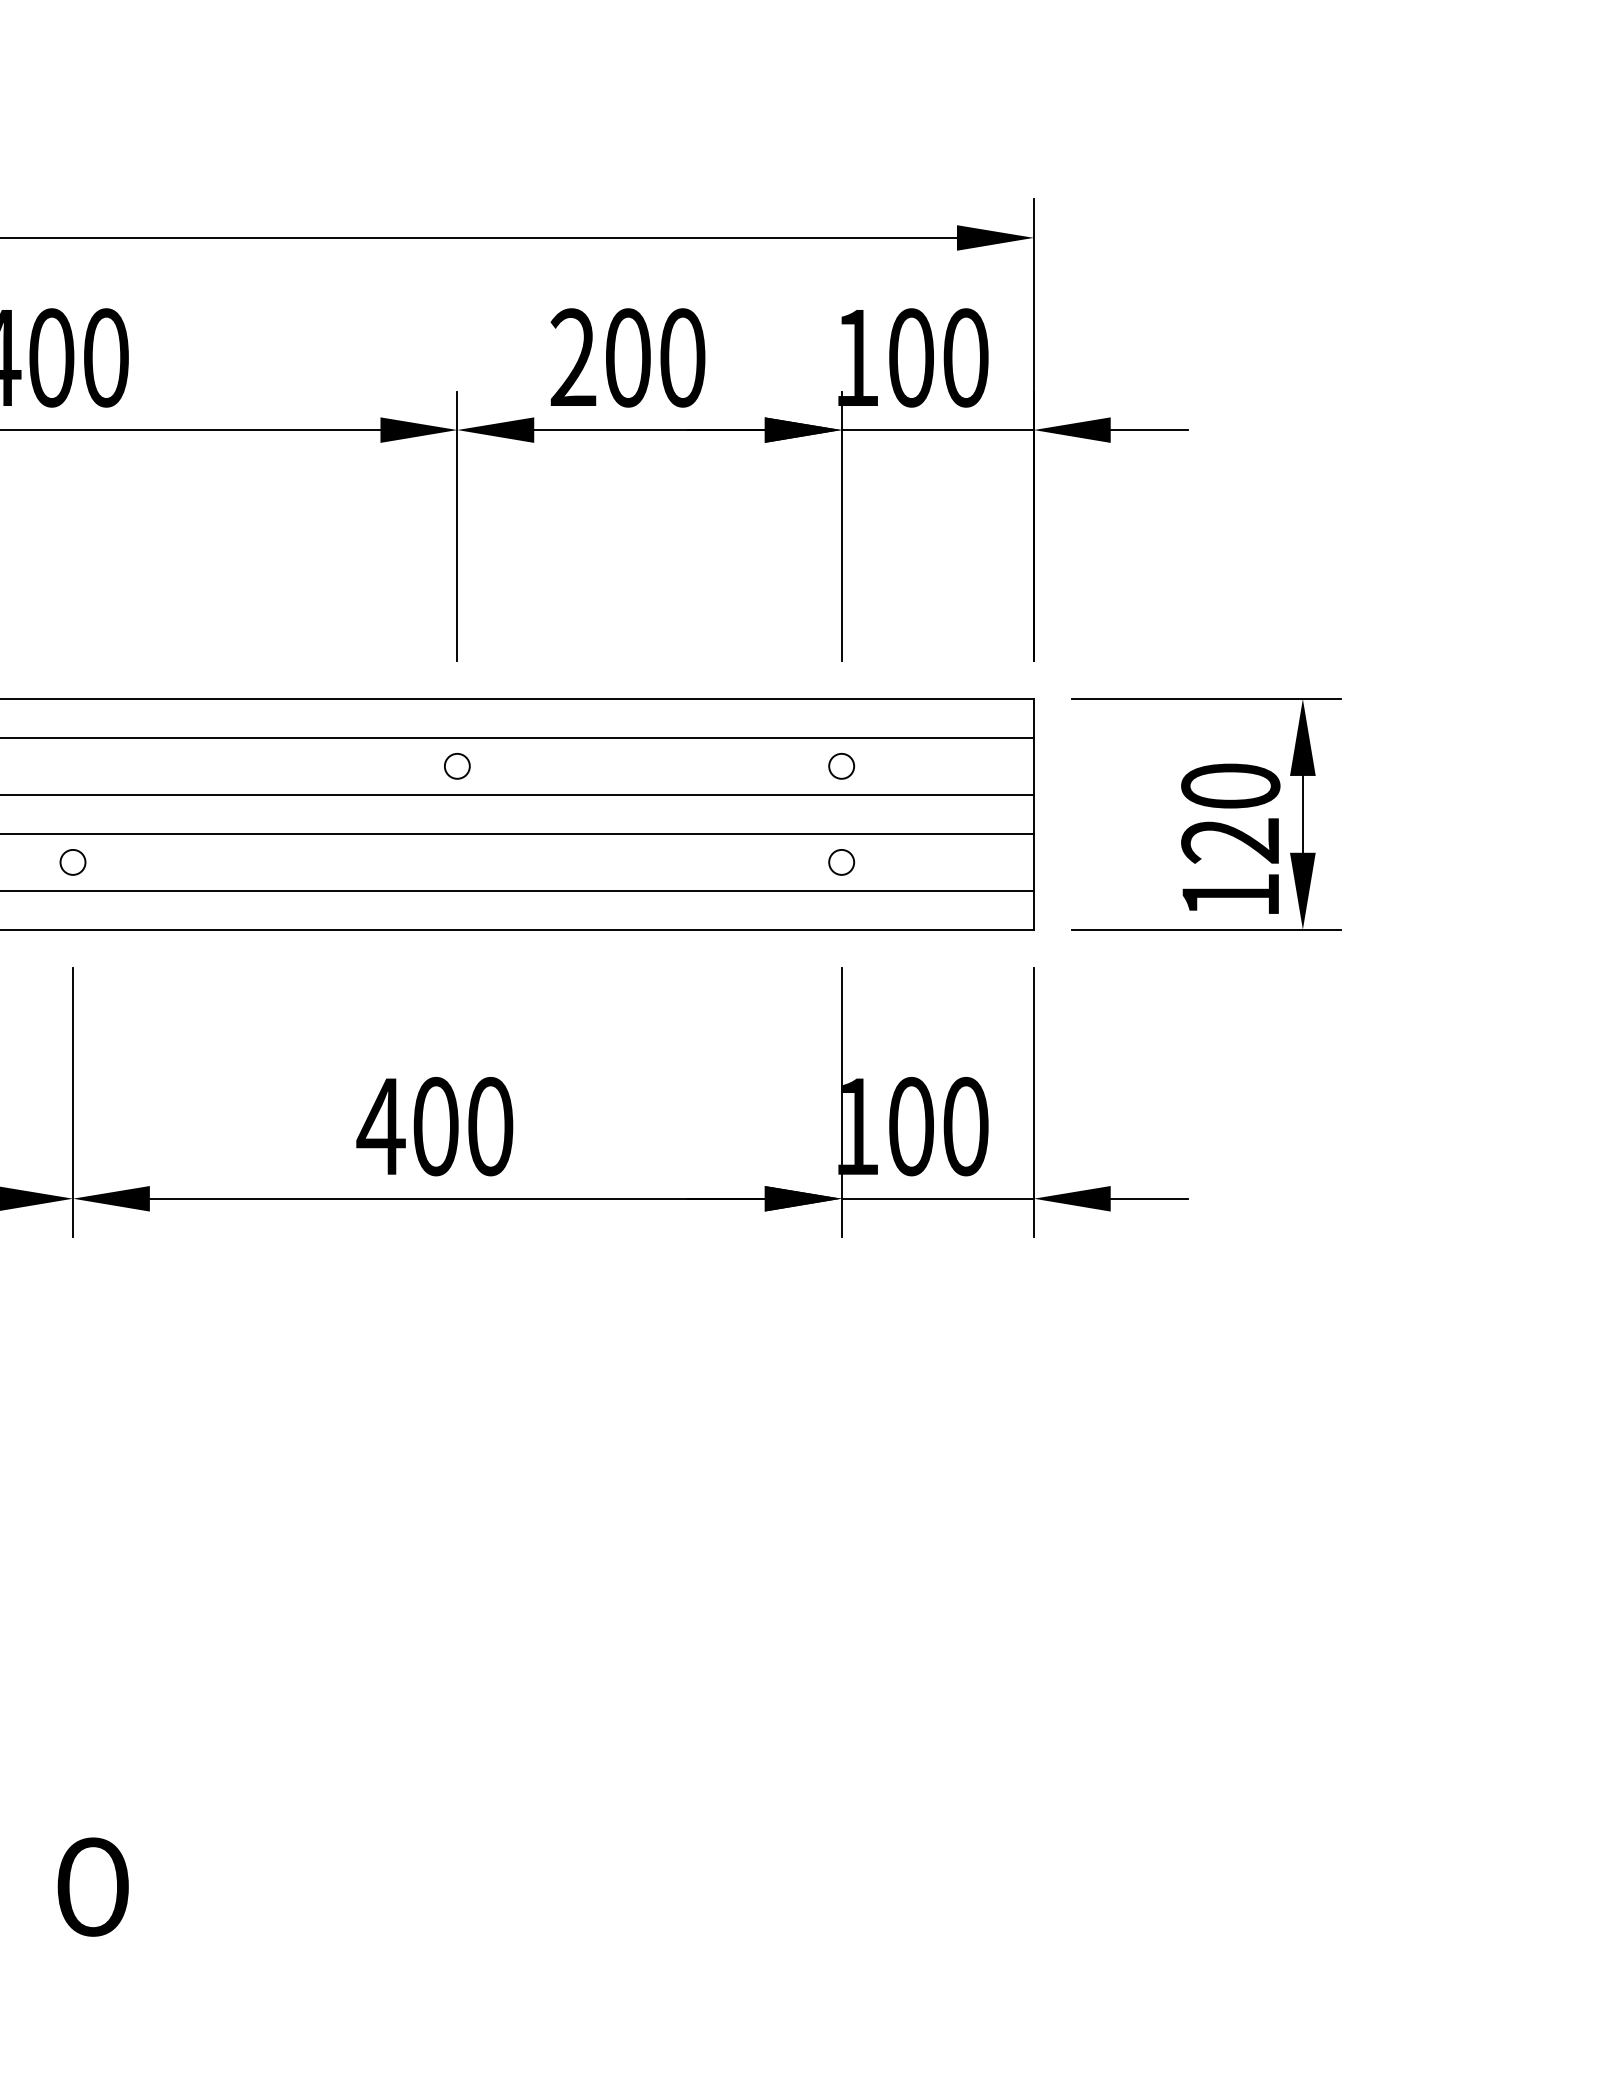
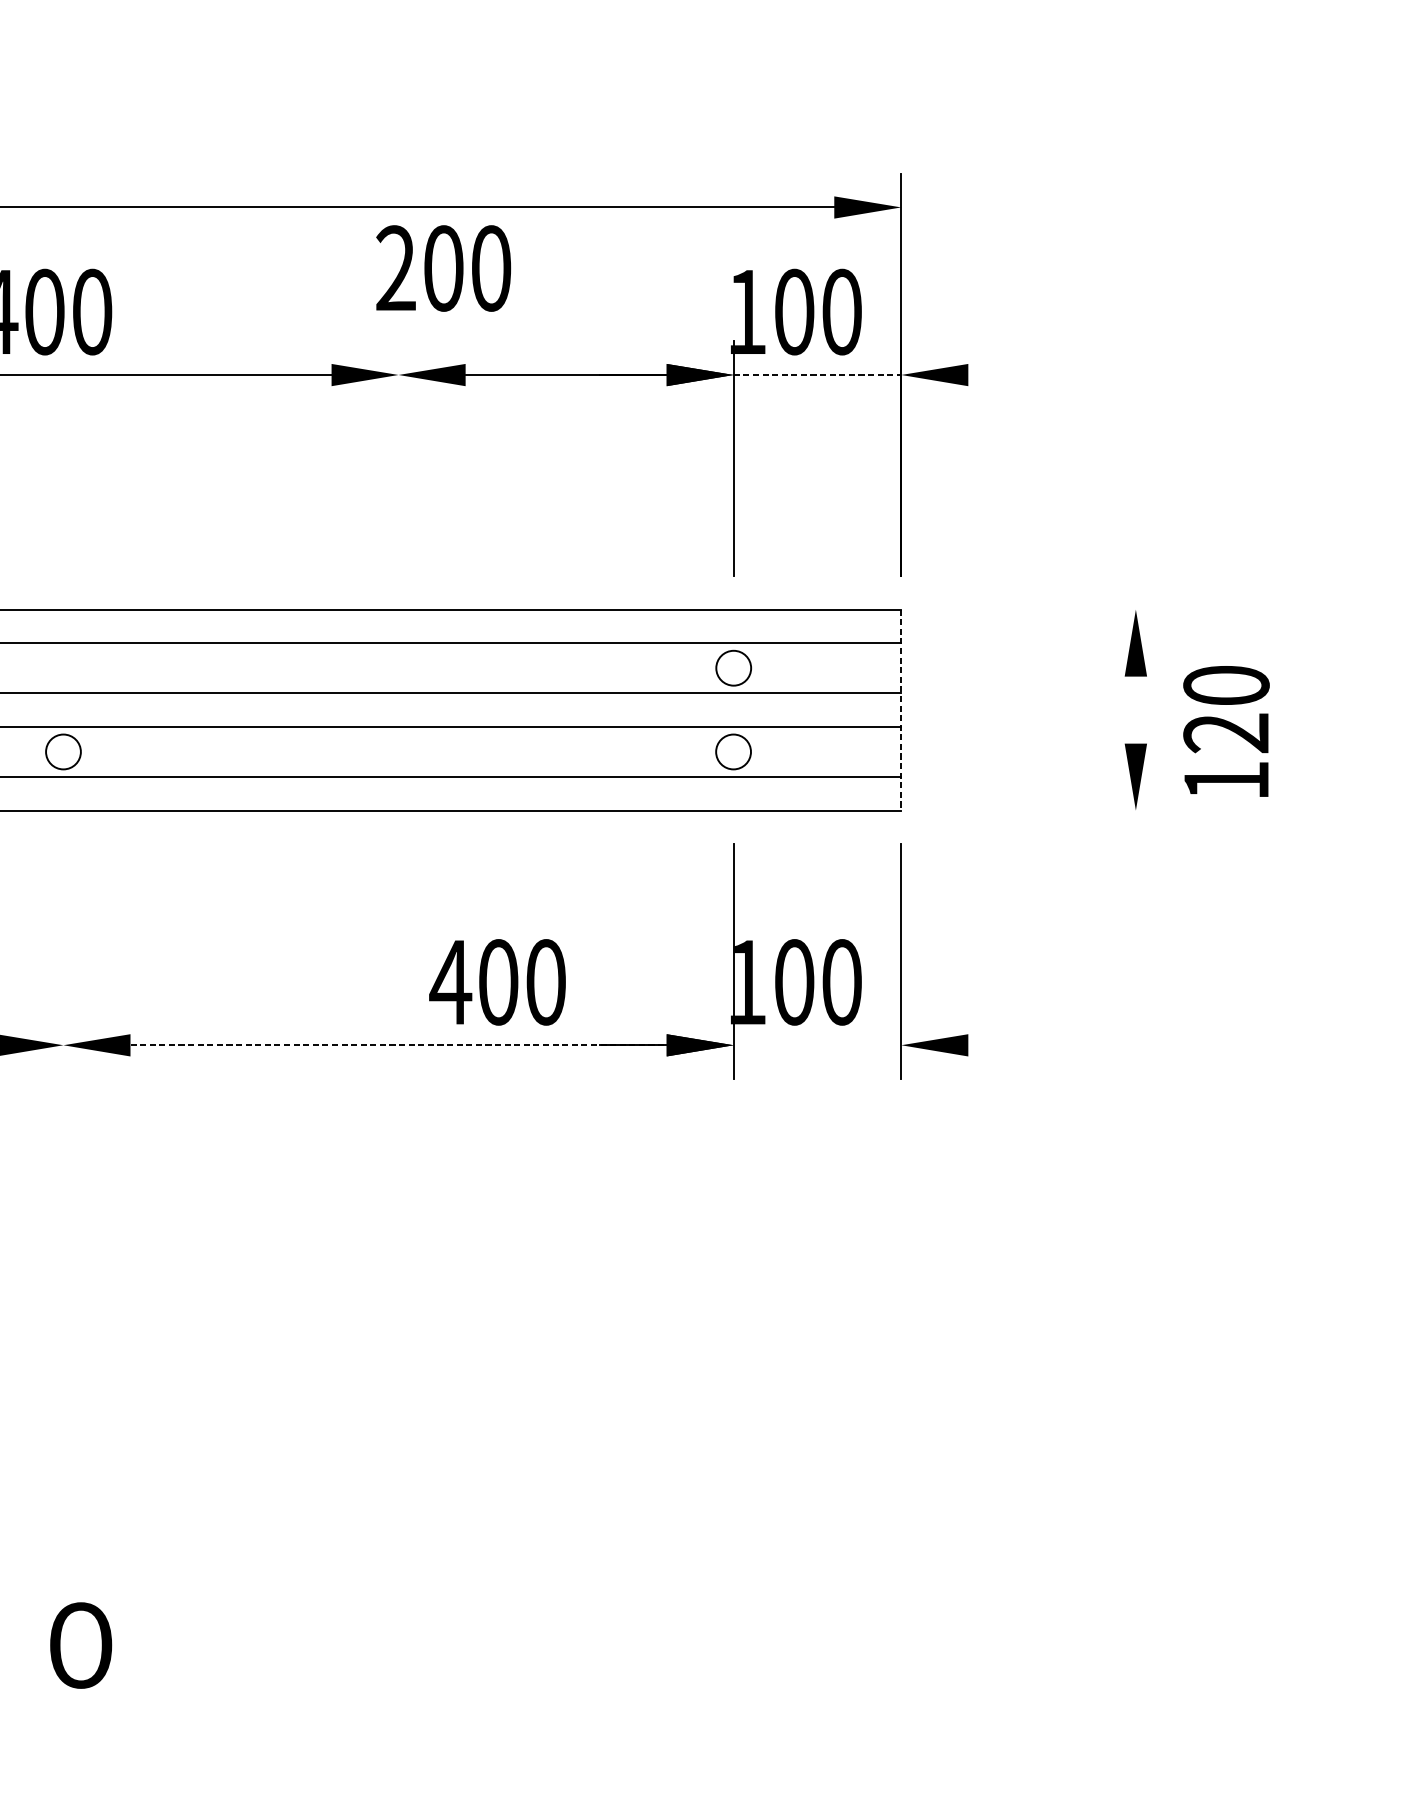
text: (627, 357) -> (443, 268), moved
line: (938, 430) -> (818, 375), solid -> dashed
line: (1148, 430) -> (1001, 375), removed
line: (457, 525) -> (398, 458), removed
line: (1206, 699) -> (1051, 609), removed
circle: (841, 765) -> (733, 667), size x1.6
circle: (457, 766) -> (398, 668), removed
line: (1302, 813) -> (1135, 709), removed
line: (1033, 814) -> (901, 710), solid -> dashed
text: (1230, 838) -> (1226, 731), moved
circle: (72, 862) -> (63, 752), size x1.6
circle: (841, 862) -> (733, 752), size x1.6
line: (1206, 929) -> (1051, 810), removed
line: (73, 1102) -> (63, 961), removed
text: (434, 1126) -> (497, 982), moved
line: (457, 1198) -> (398, 1045), solid -> dashed
line: (937, 1198) -> (817, 1045), removed
line: (1148, 1198) -> (1001, 1045), removed

